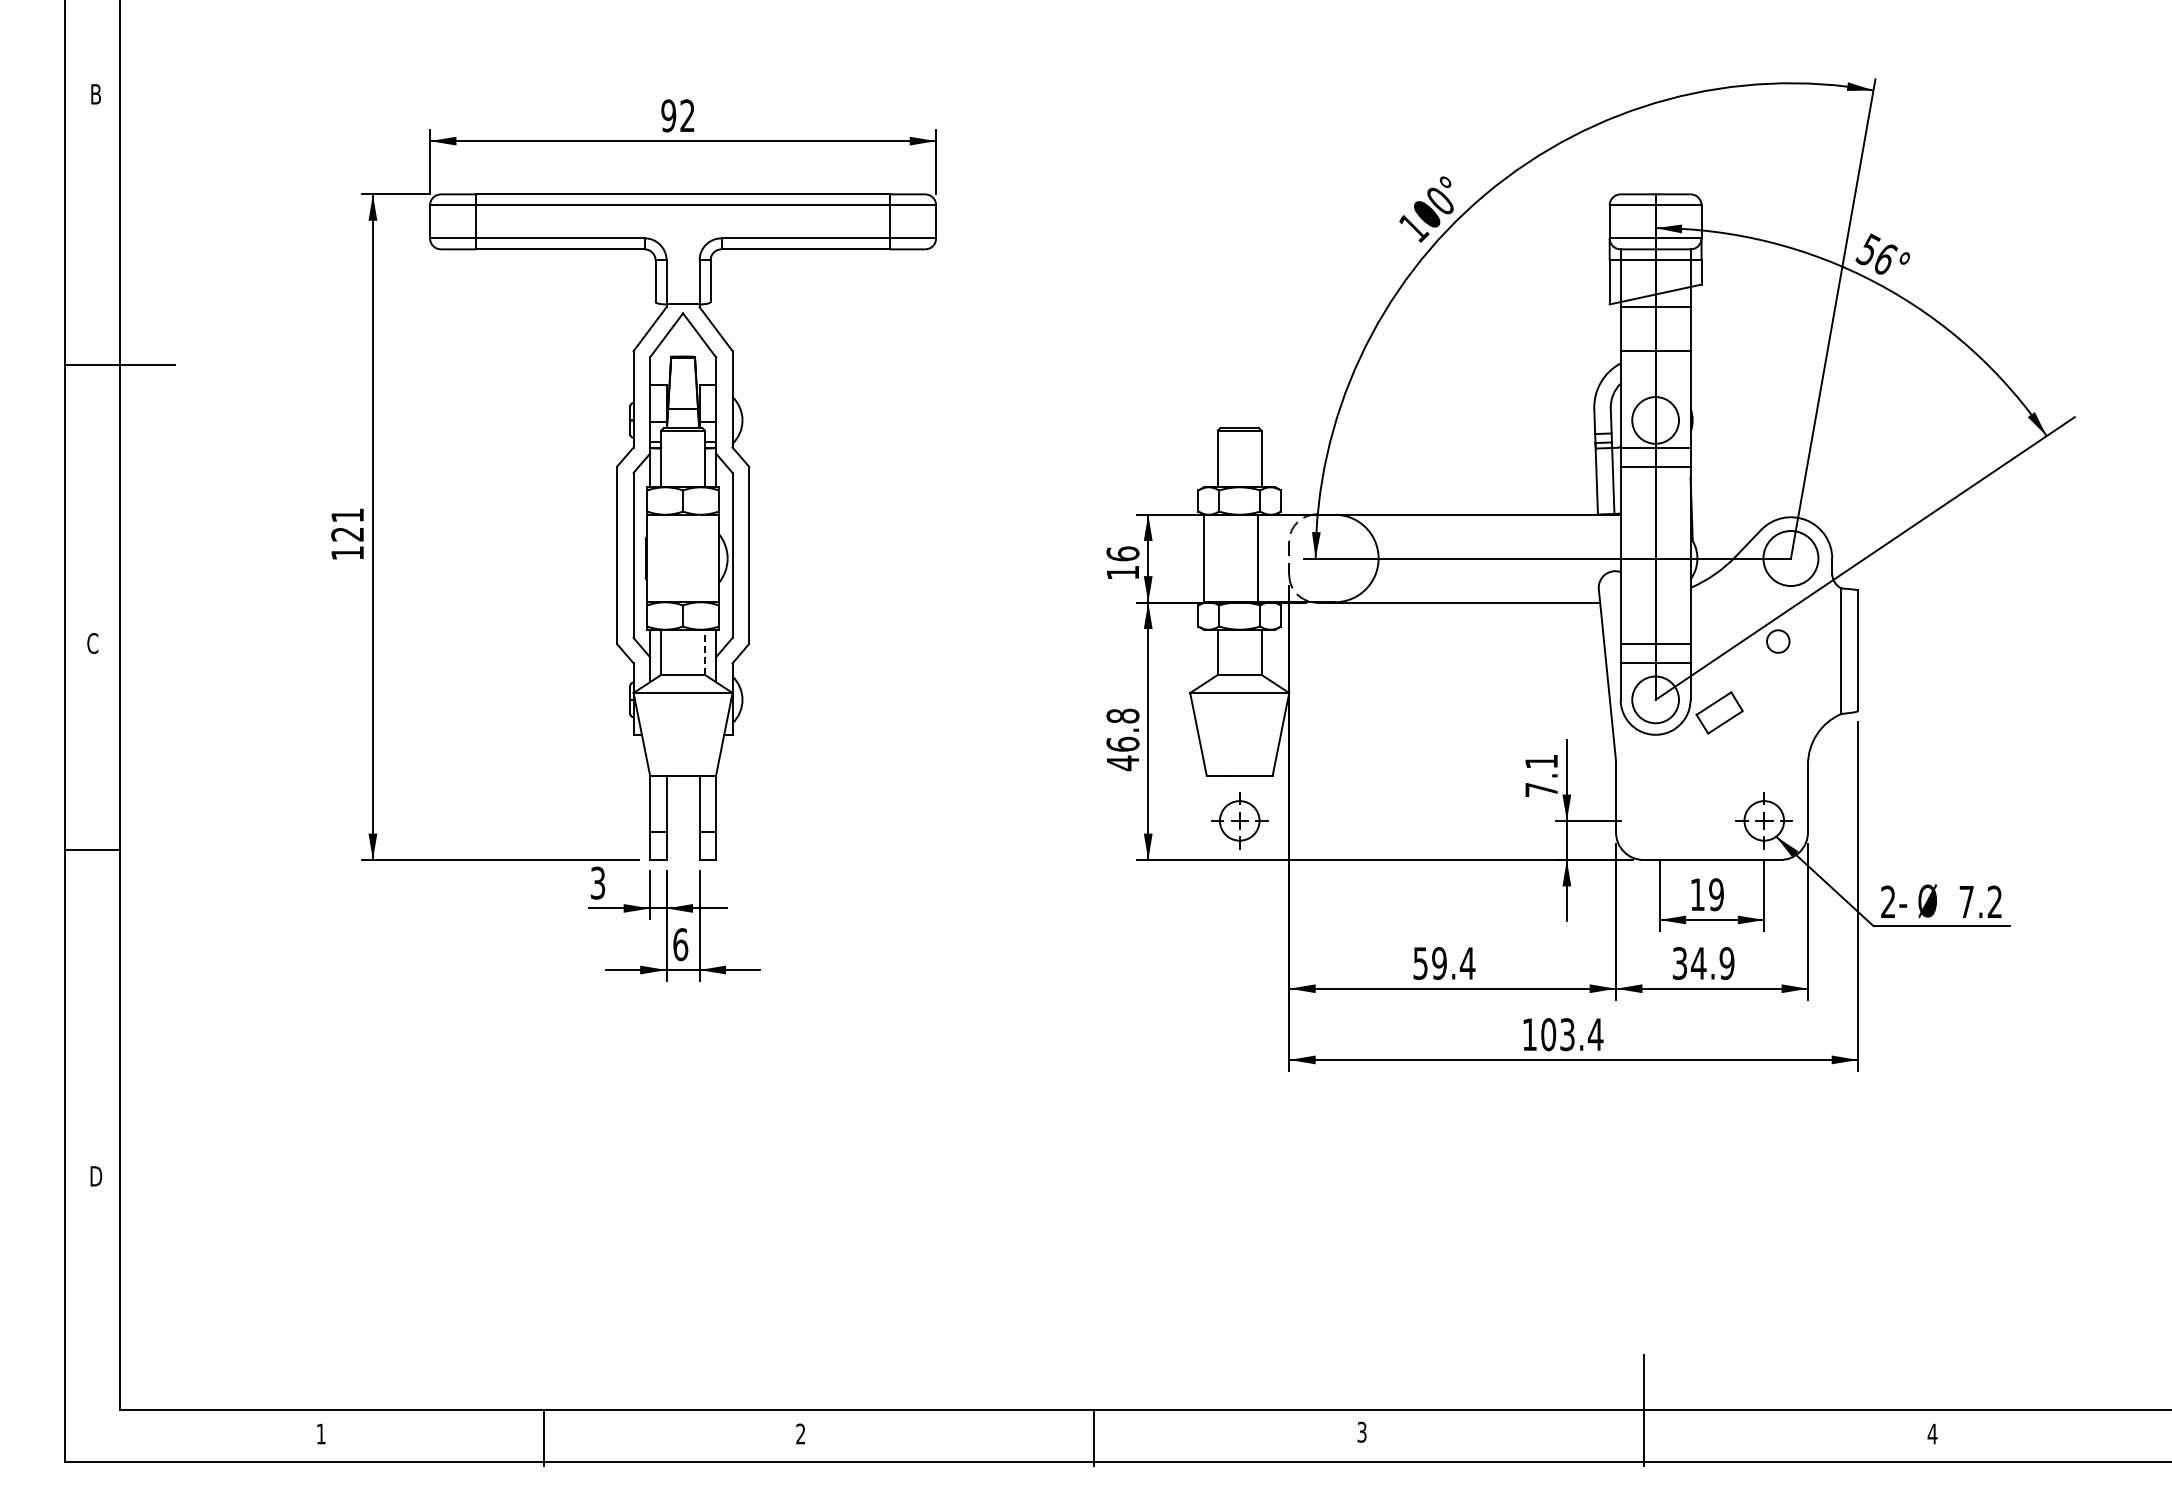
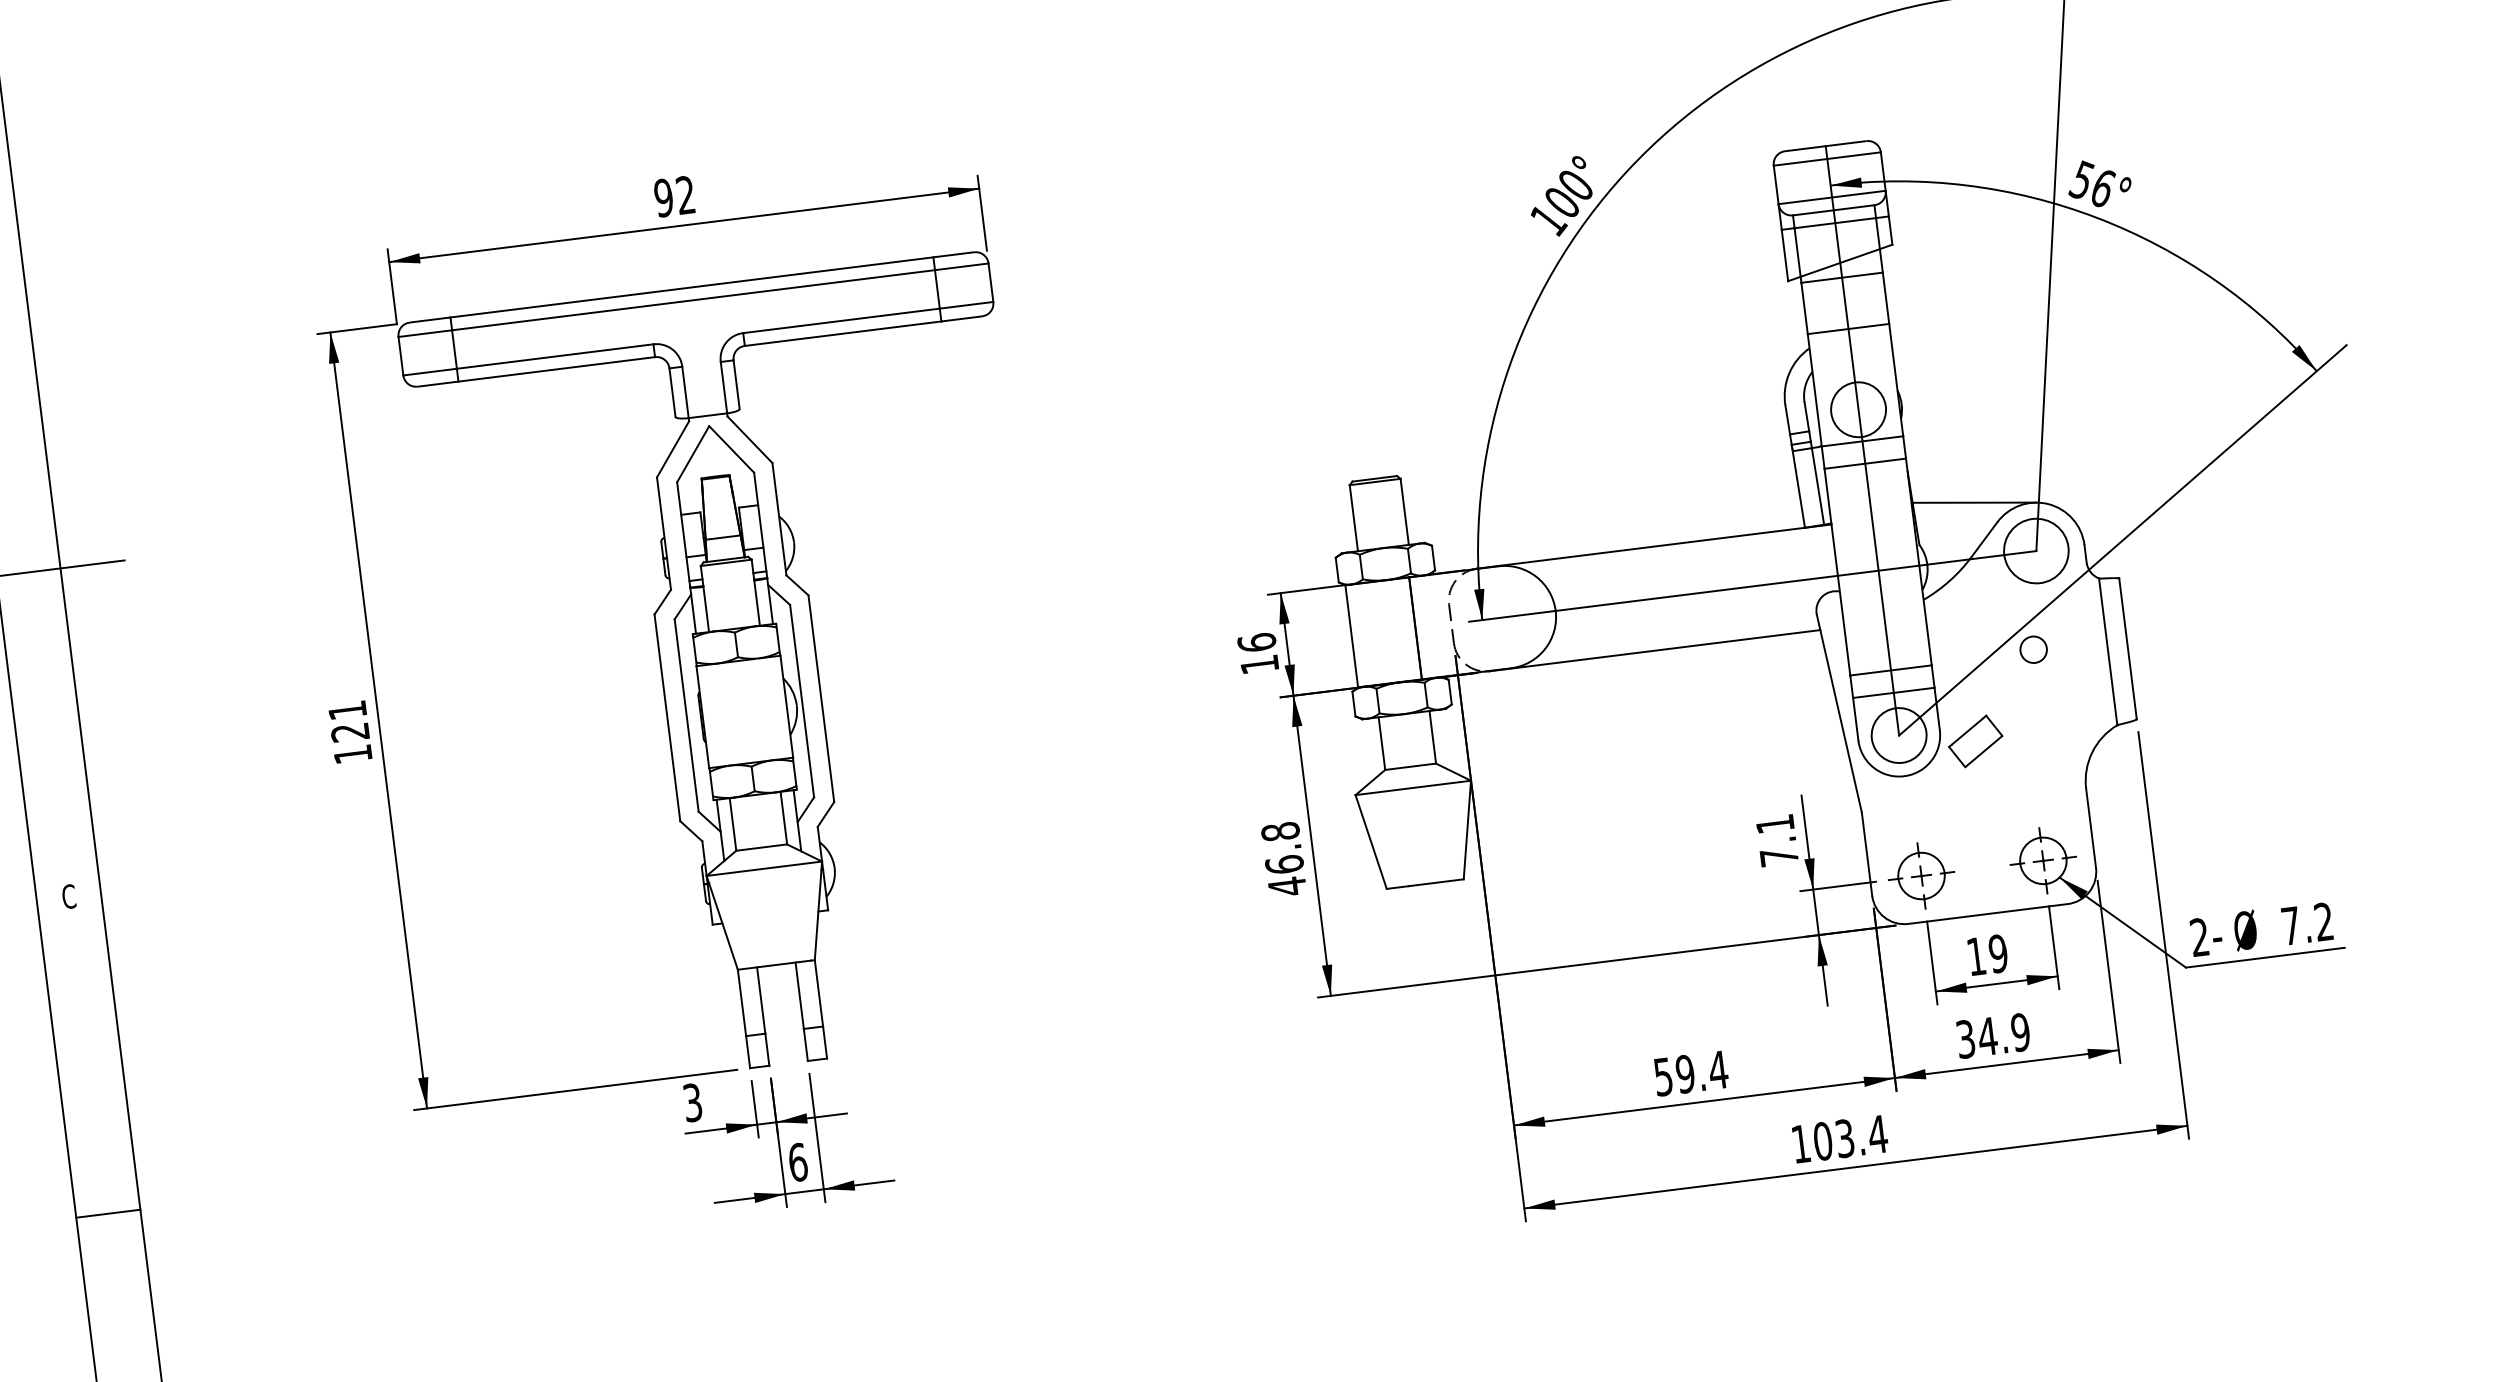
line: (1743, 510) -> (1974, 501), added
line: (704, 652) -> (783, 818), dashed -> solid
part: (1239, 820) -> (1921, 875), moved
line: (92, 850) -> (108, 1213), moved

